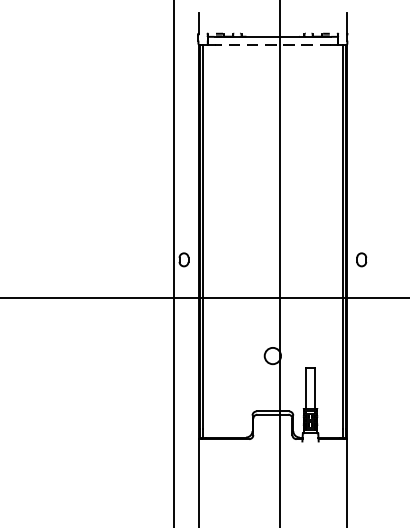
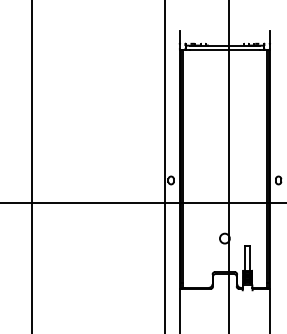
line: (272, 44) -> (224, 50), dashed -> solid

